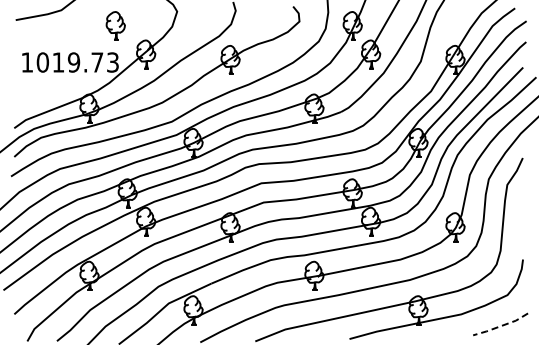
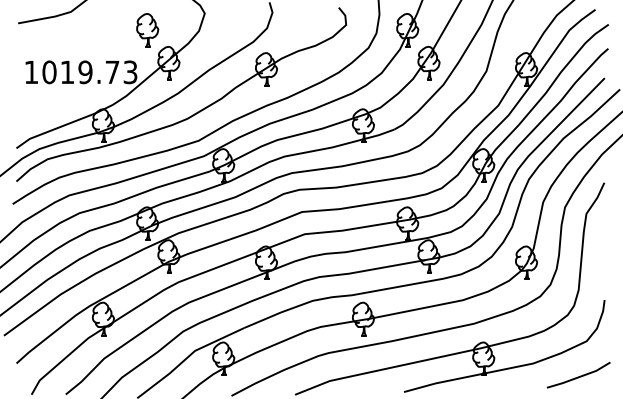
part: (115, 25) -> (147, 29), moved
line: (501, 326) -> (579, 377), dashed -> solid

